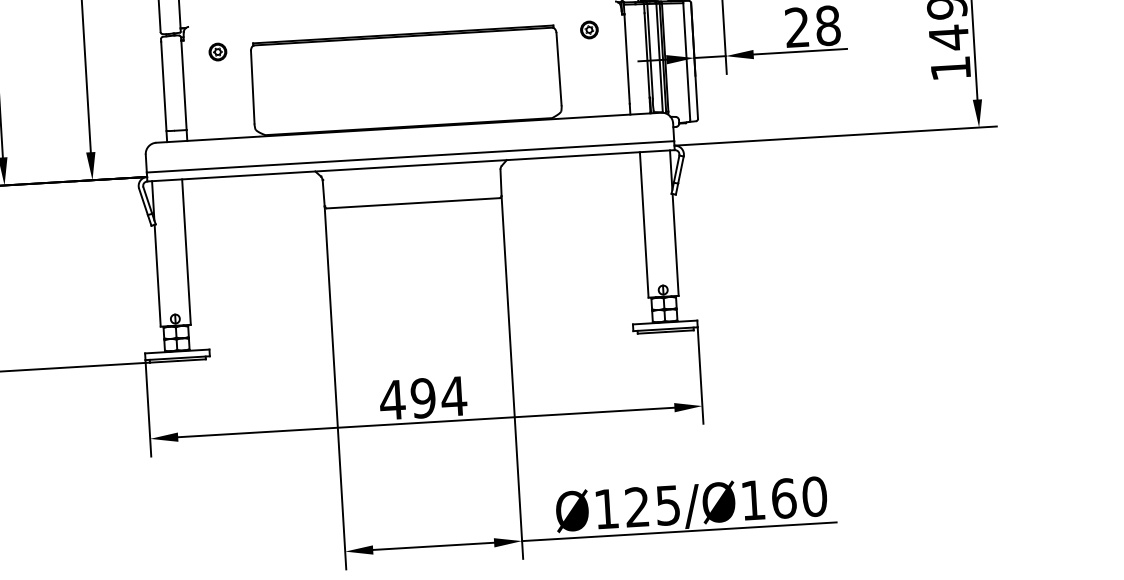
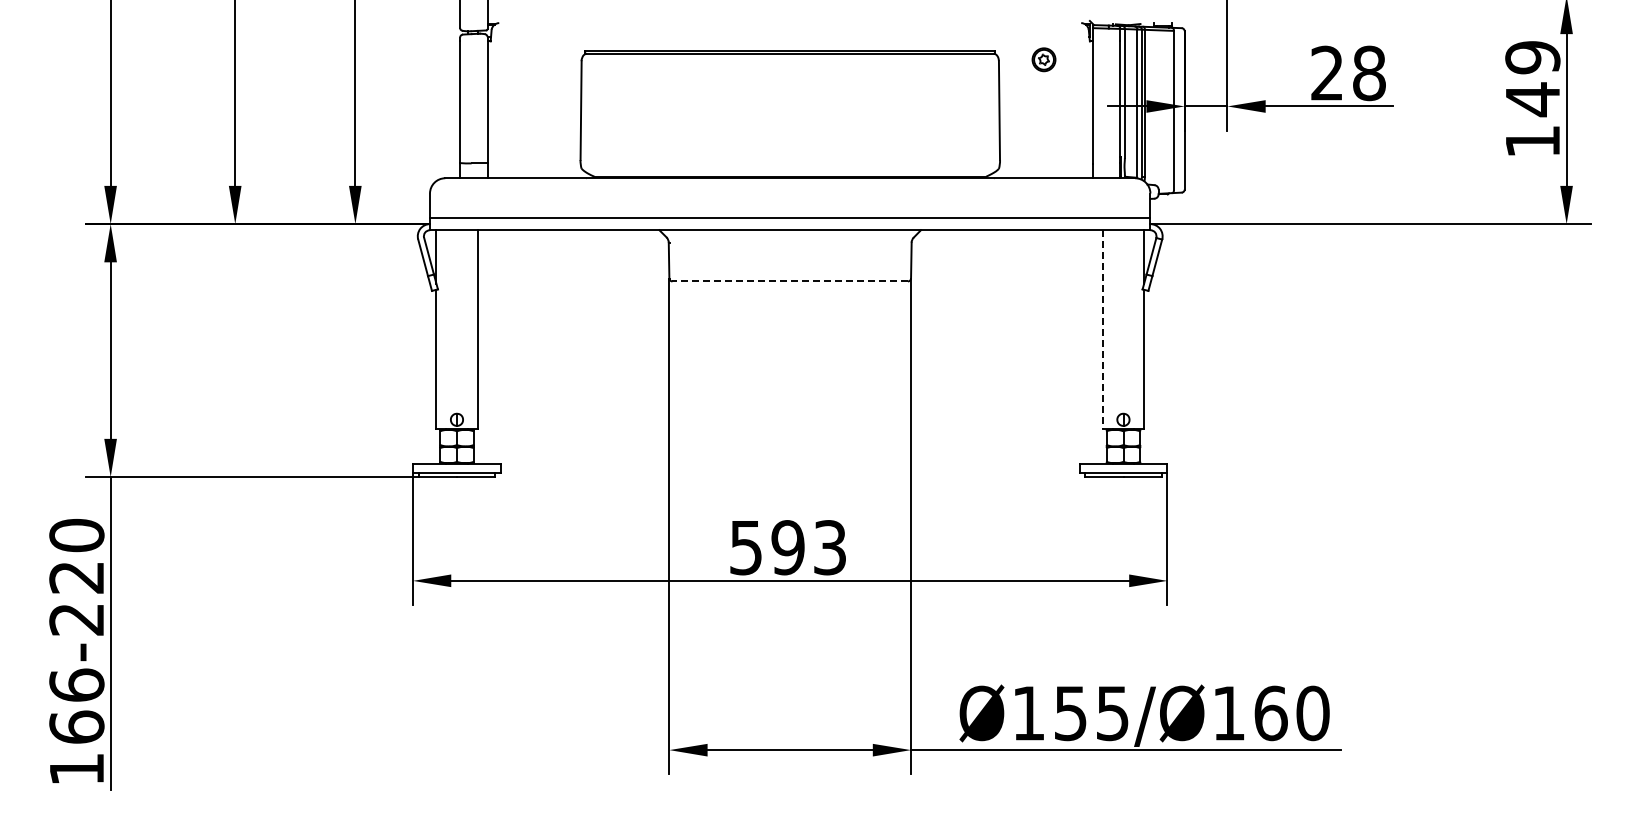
part: (217, 51) -> (536, 59), removed
line: (413, 203) -> (790, 281), solid -> dashed
line: (644, 225) -> (1102, 330), solid -> dashed
text: (422, 398) -> (787, 547), 494 -> 593
text: (637, 507) -> (1070, 713), Ø125/Ø160 -> Ø155/Ø160

